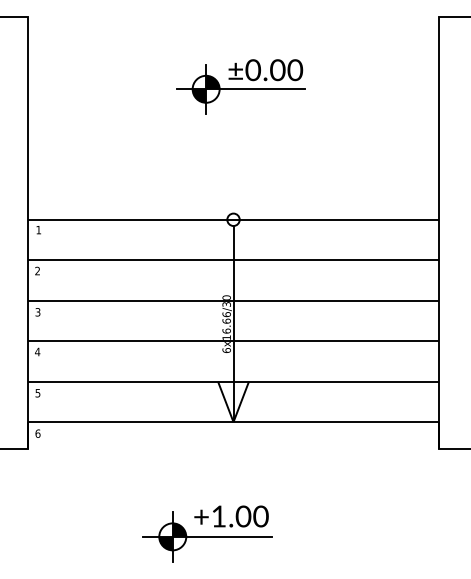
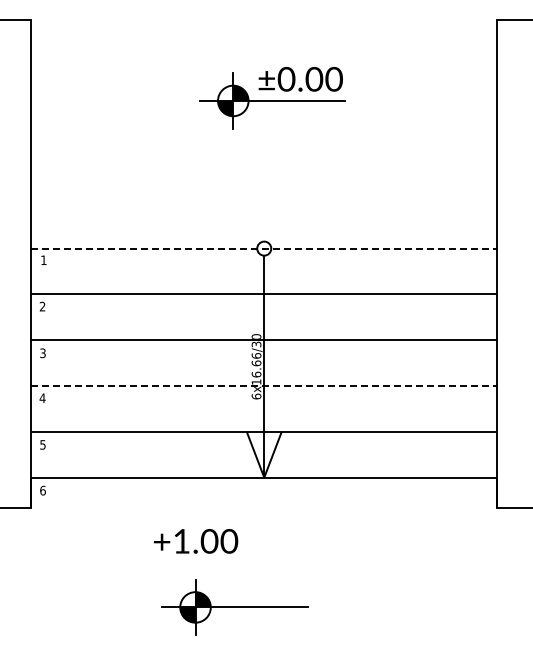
line: (233, 219) -> (264, 248), solid -> dashed
line: (233, 341) -> (264, 386), solid -> dashed
text: (231, 516) -> (196, 541), moved

